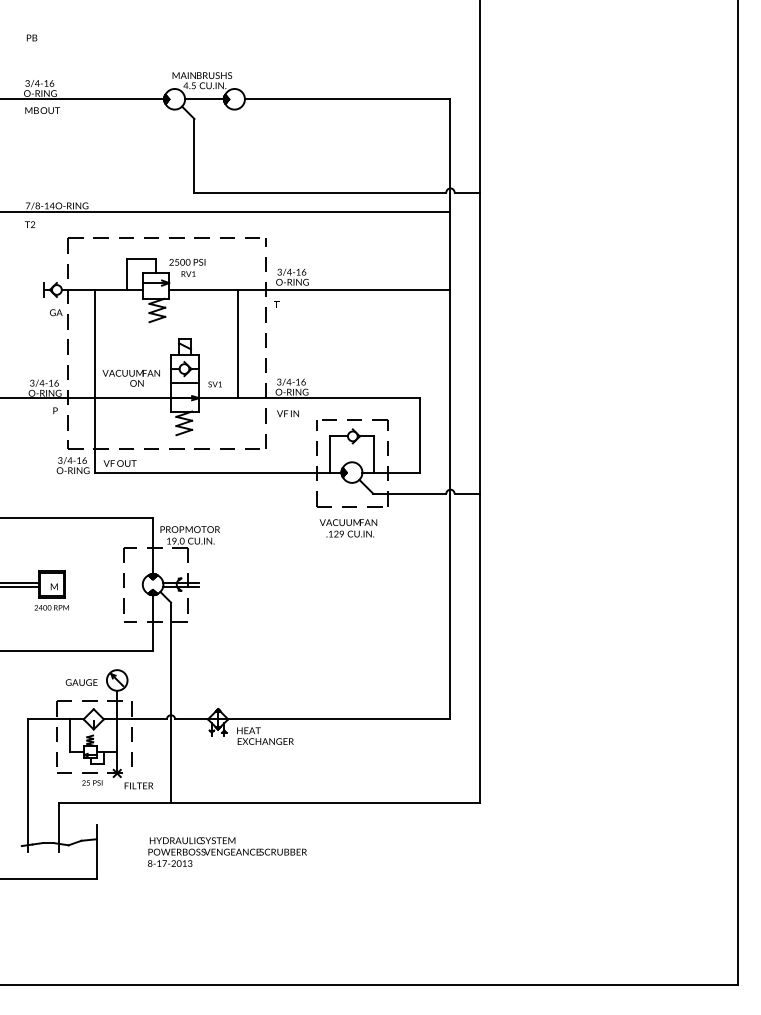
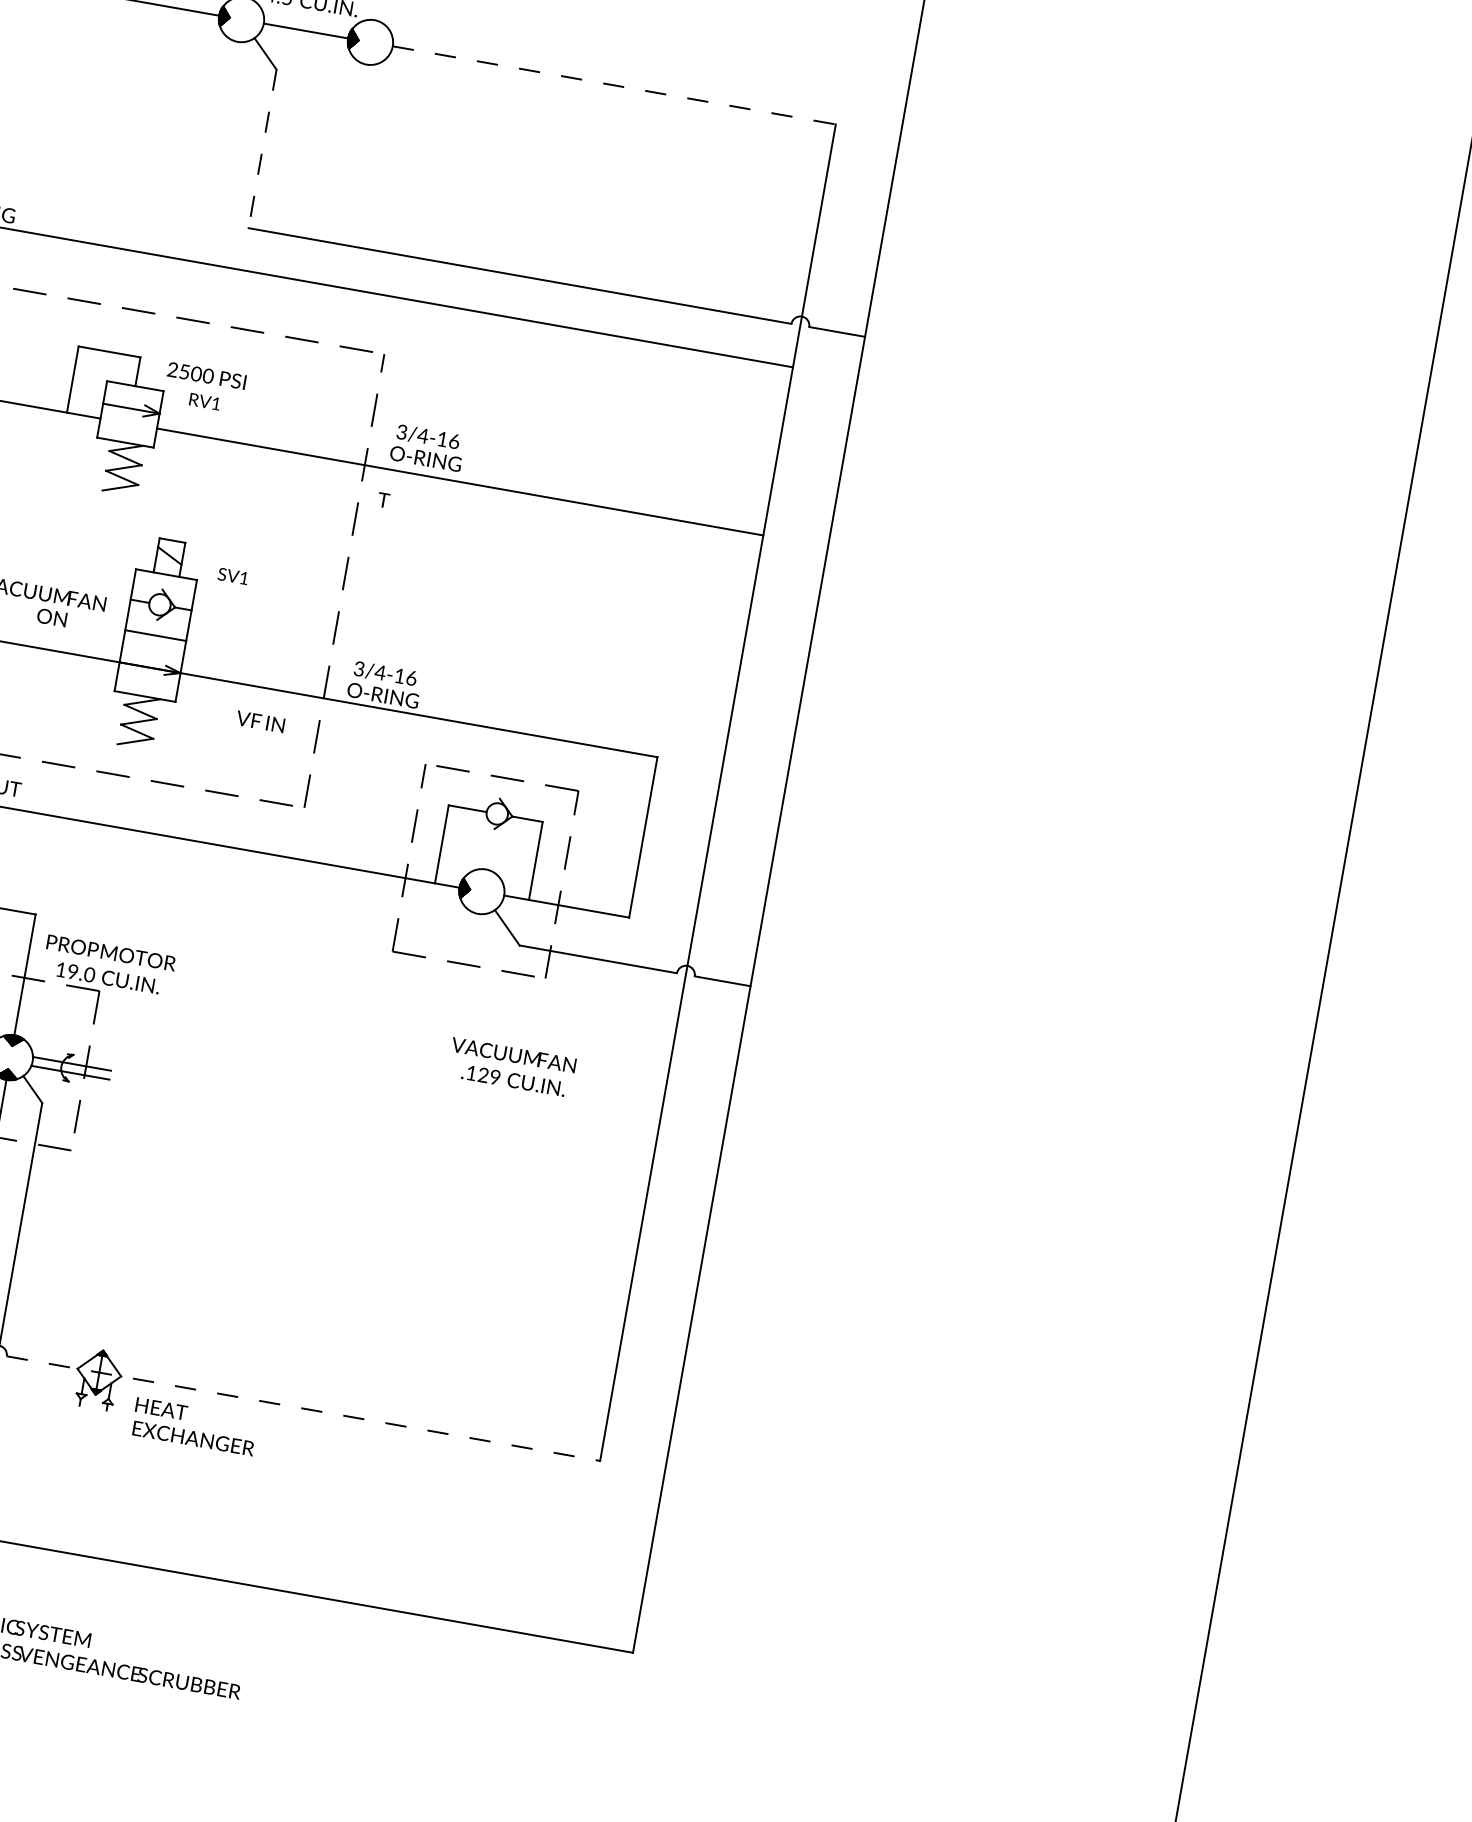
line: (347, 99) -> (613, 85), solid -> dashed
line: (194, 155) -> (262, 148), solid -> dashed
line: (237, 343) -> (283, 569), removed
text: (214, 384) -> (231, 576), moved
text: (287, 413) -> (259, 721), moved
text: (348, 528) -> (511, 1067), moved
line: (312, 719) -> (302, 1408), solid -> dashed

